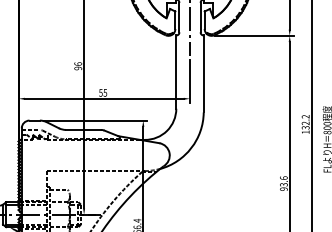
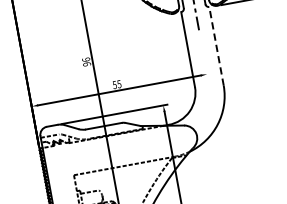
line: (203, 73) -> (216, 45), solid -> dashed
line: (190, 80) -> (204, 55), removed

